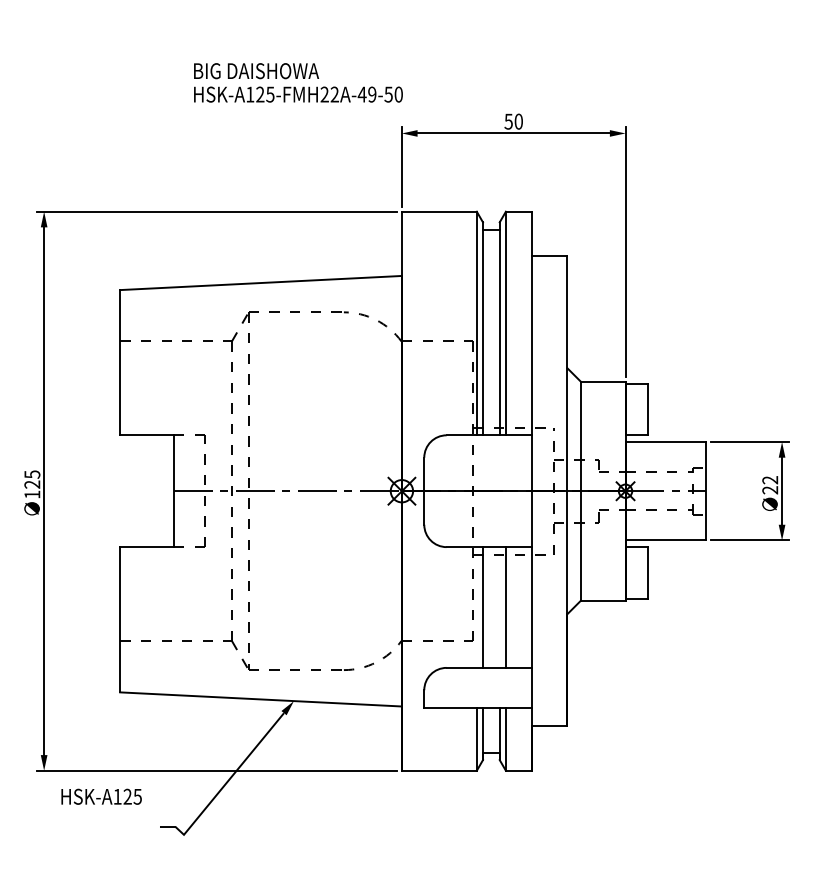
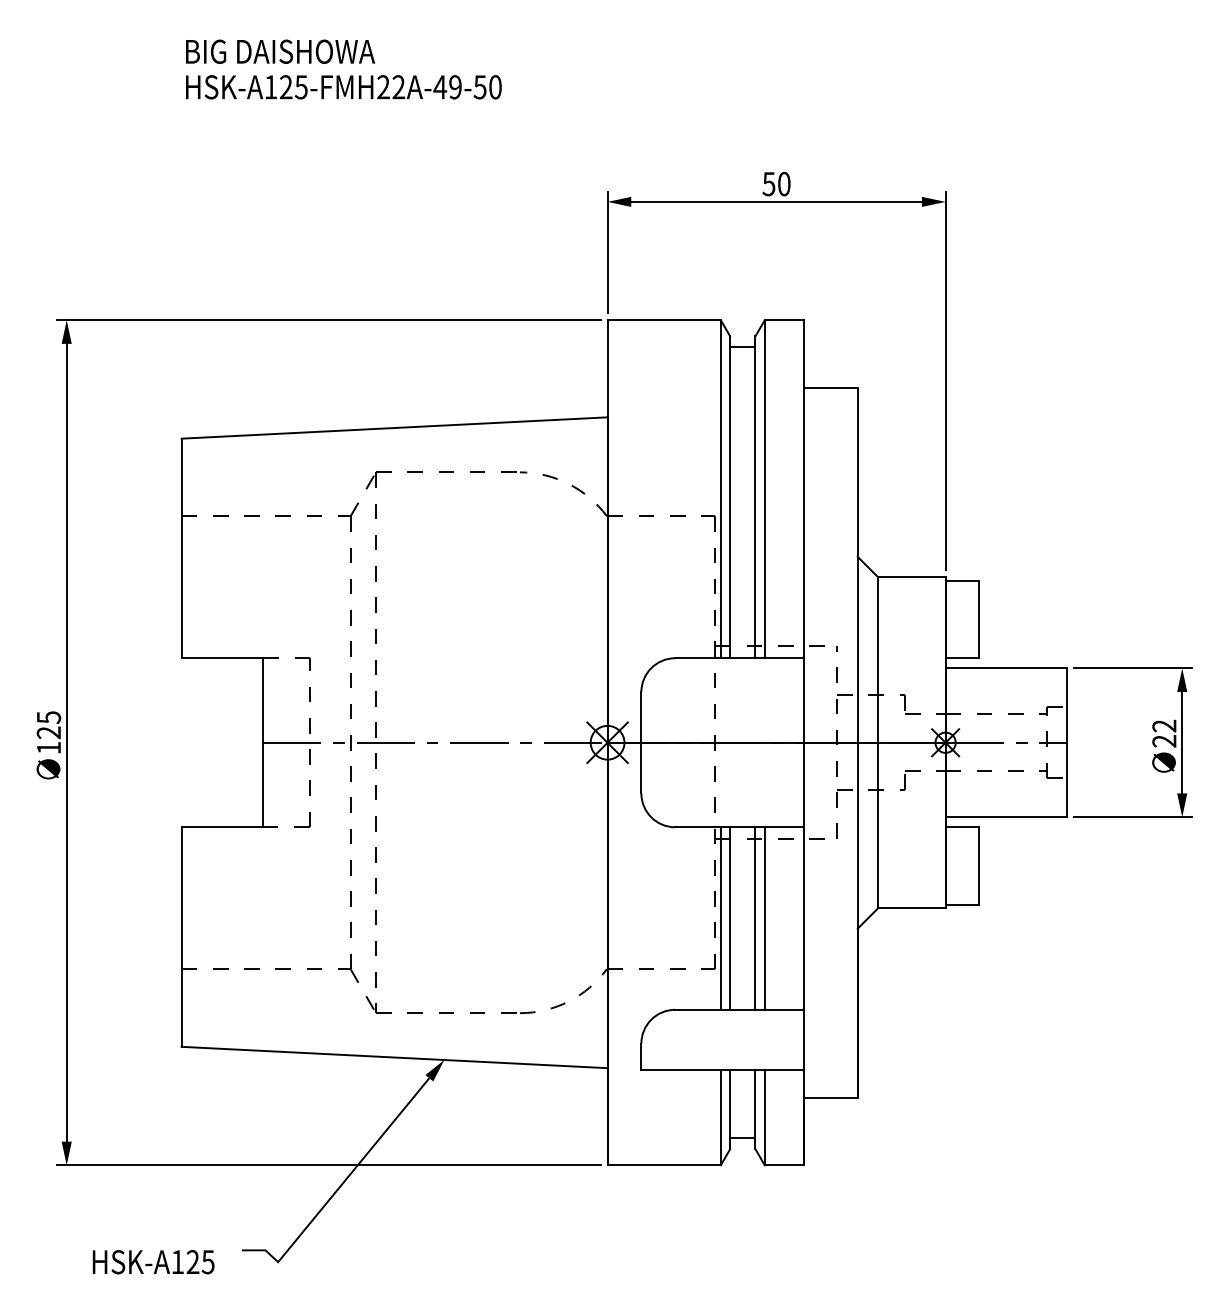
text: (298, 82) -> (343, 68), moved
line: (476, 607) -> (720, 918), added
line: (499, 607) -> (755, 918), added
text: (101, 796) -> (153, 1261), moved

